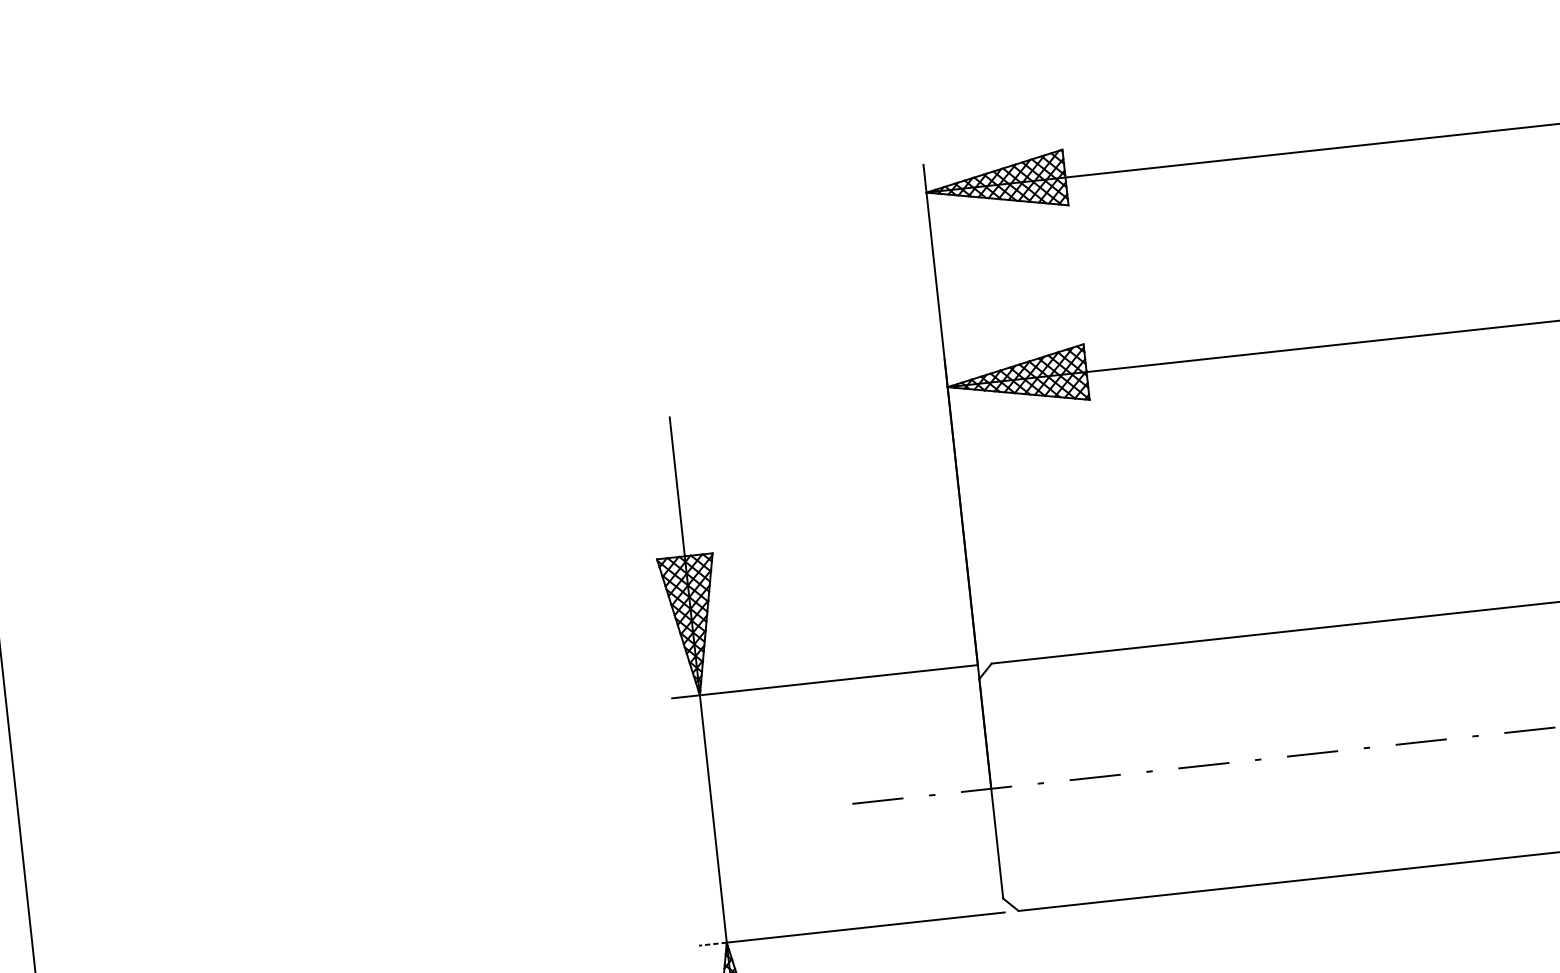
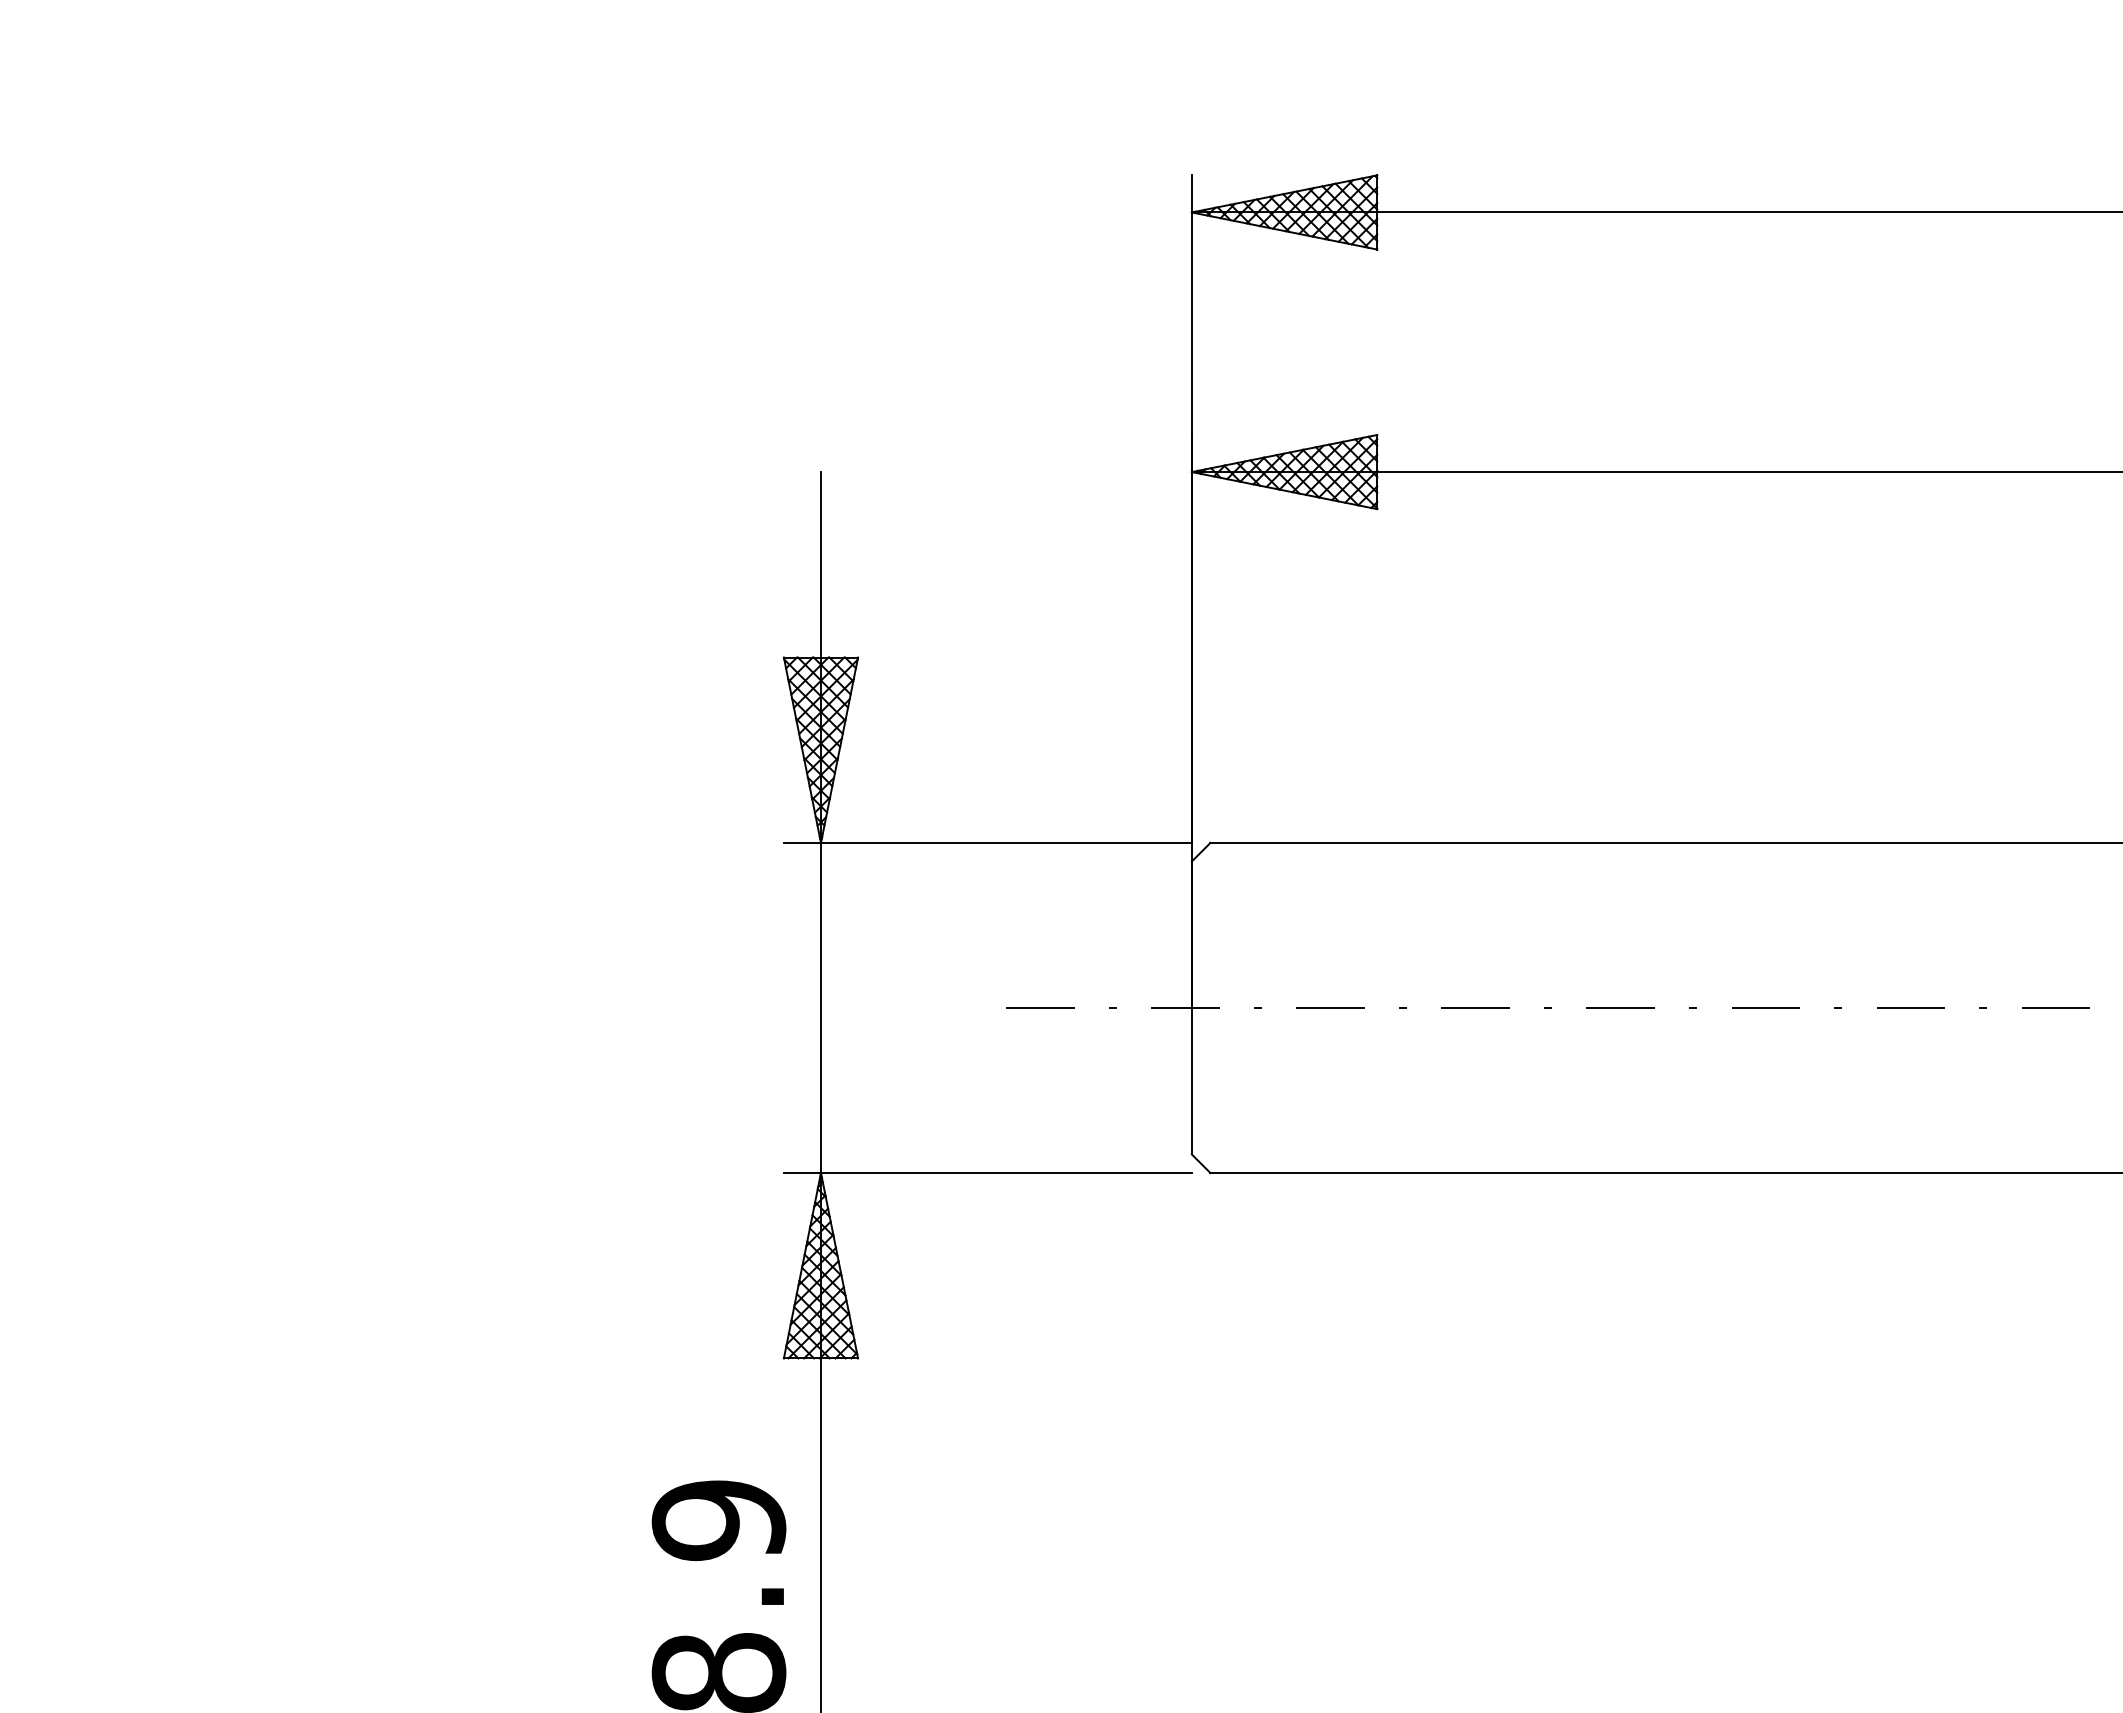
line: (712, 944) -> (802, 1173), dashed -> solid

